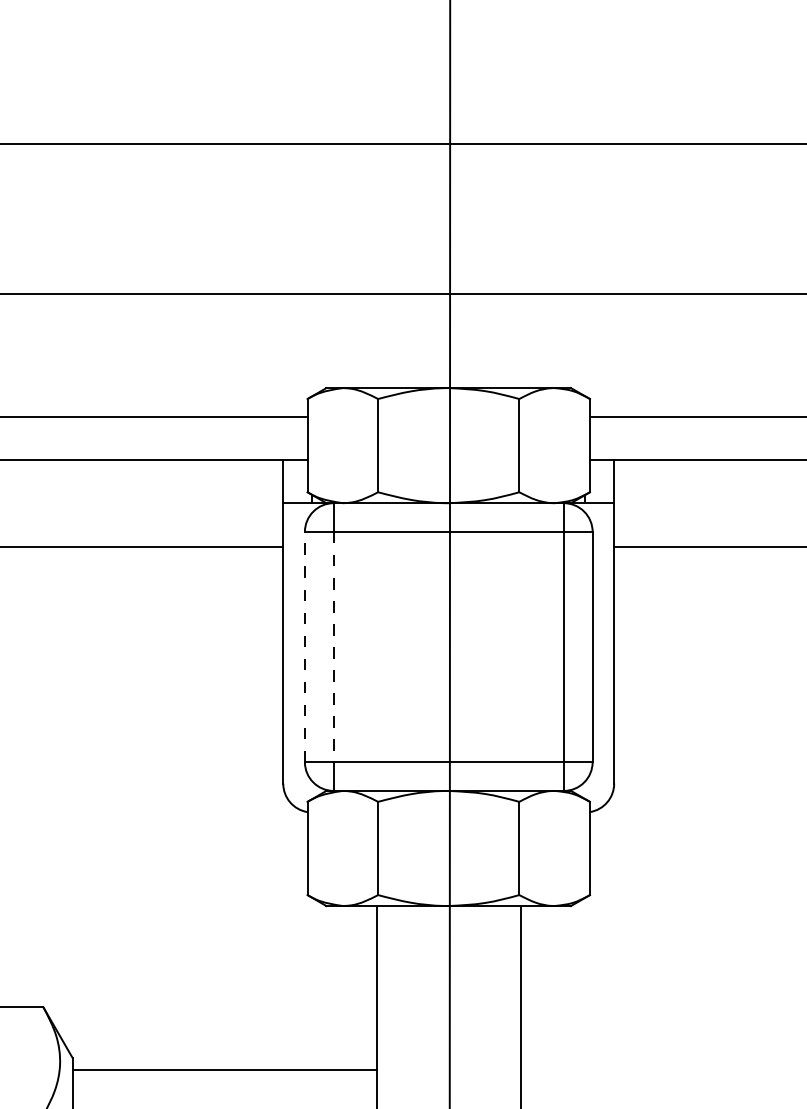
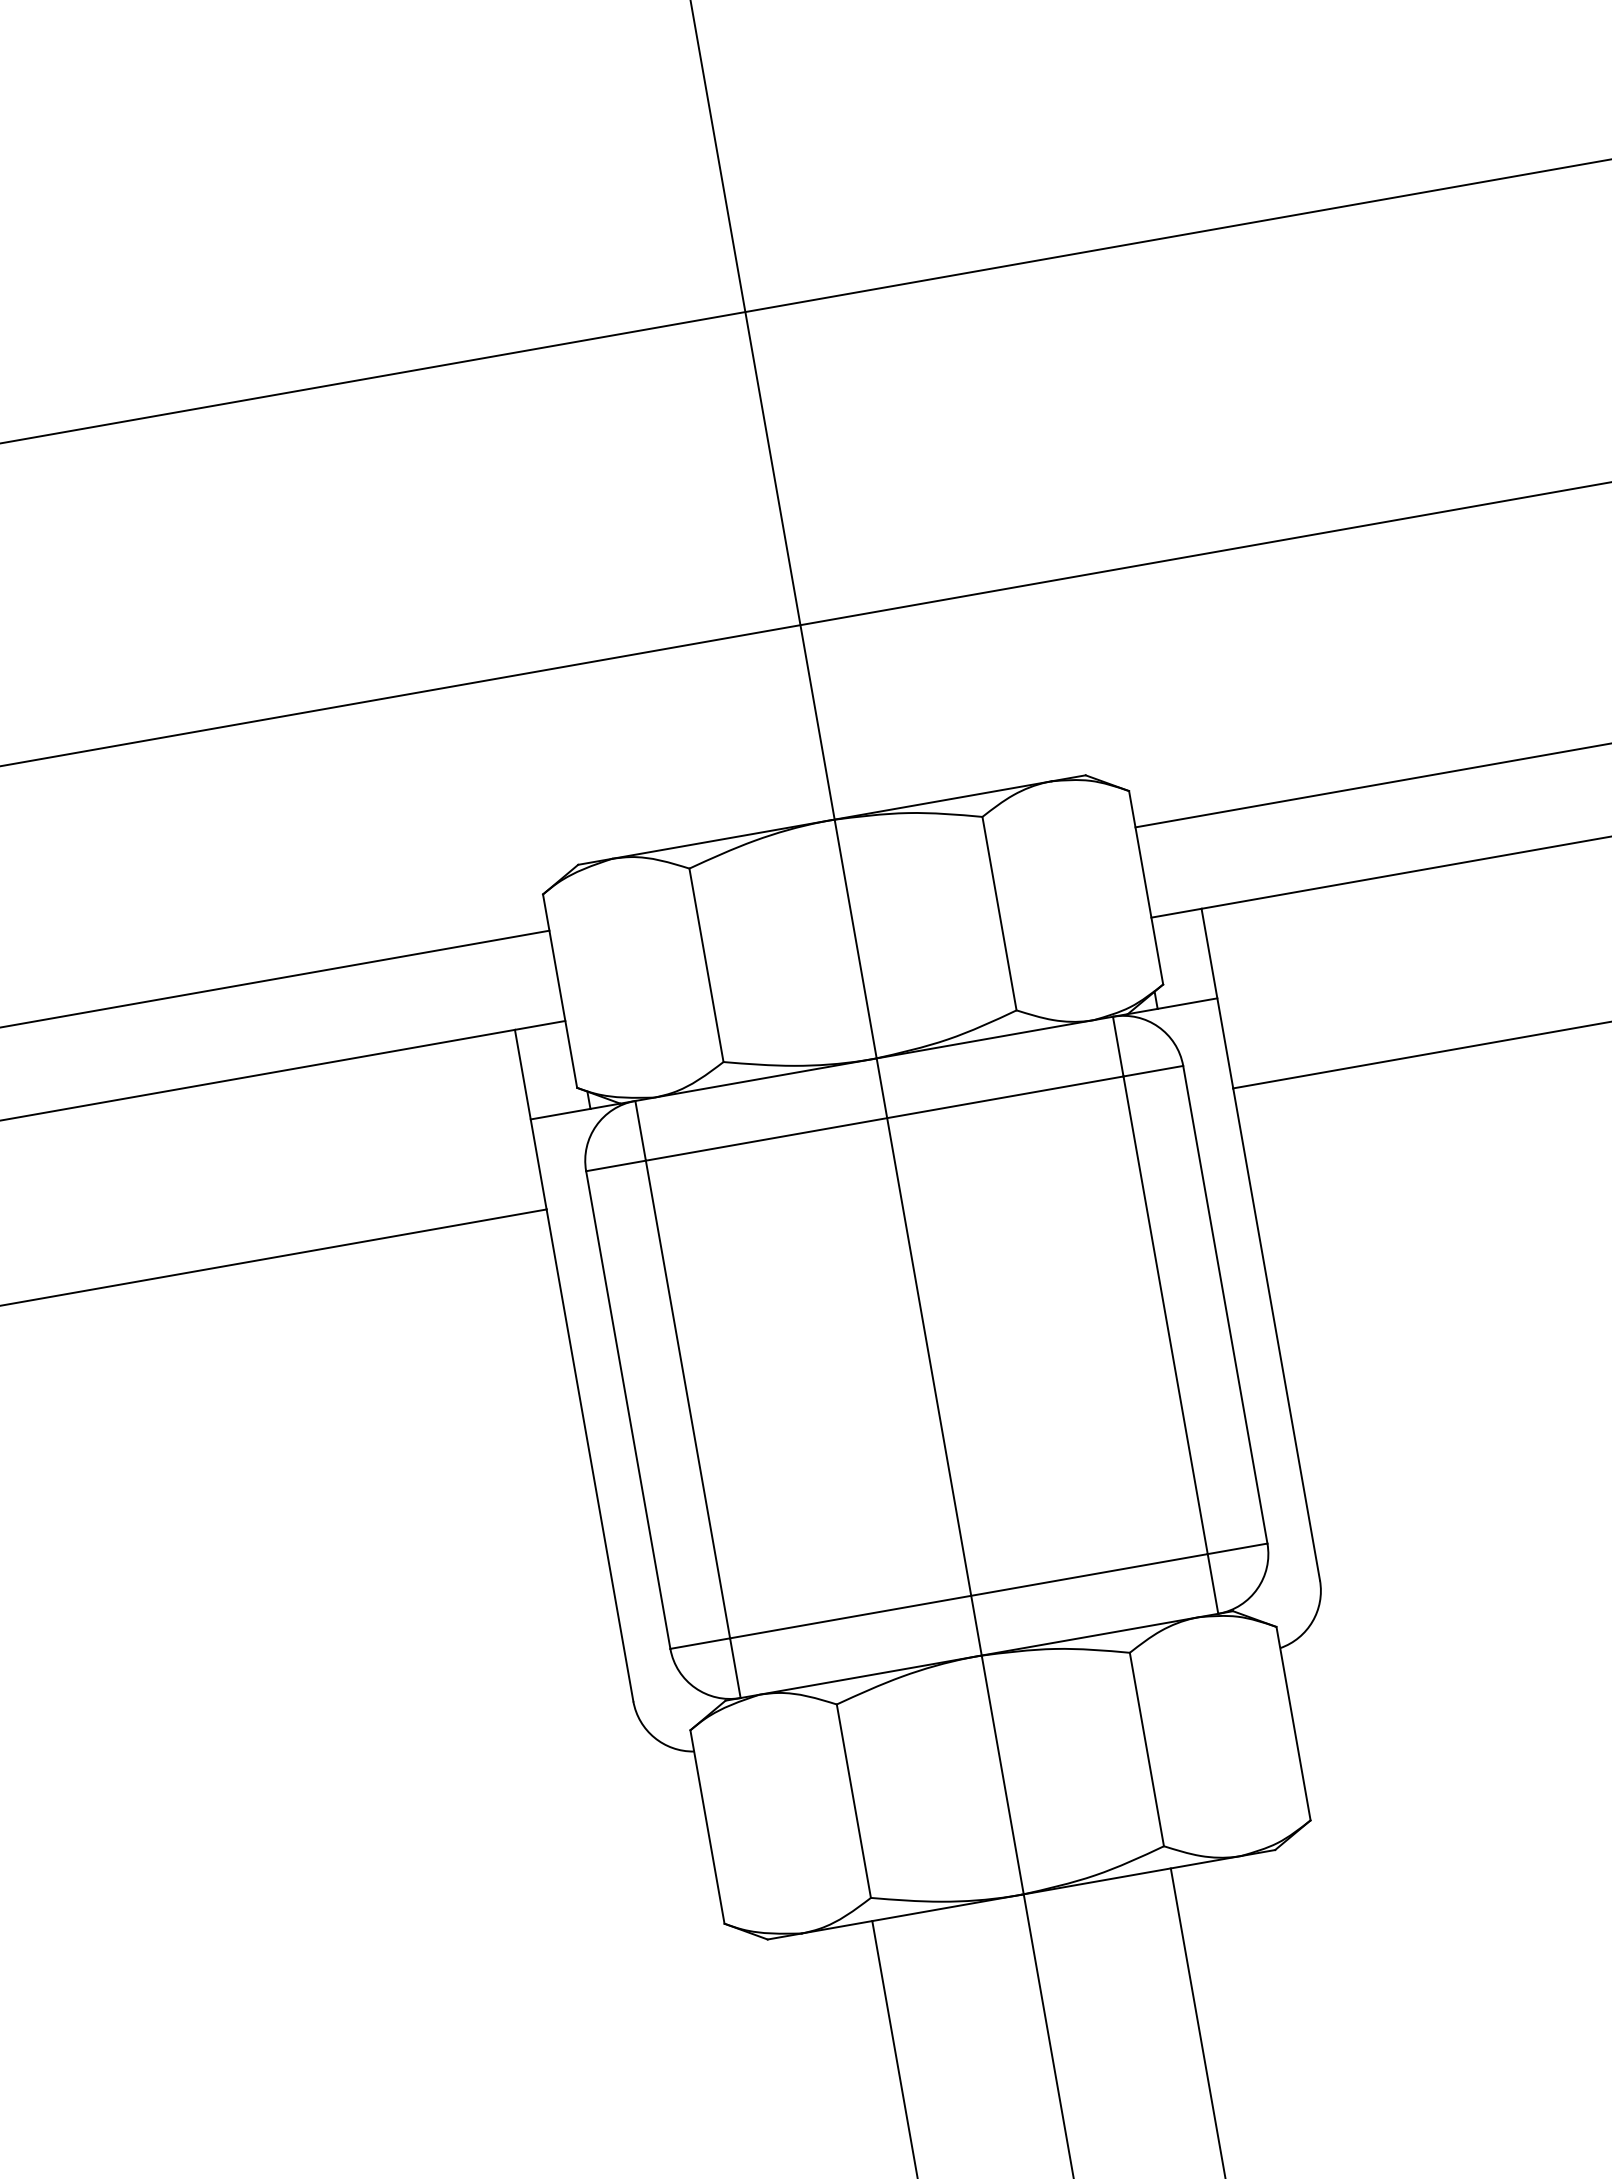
line: (304, 646) -> (627, 1409), dashed -> solid
line: (333, 647) -> (687, 1400), dashed -> solid

